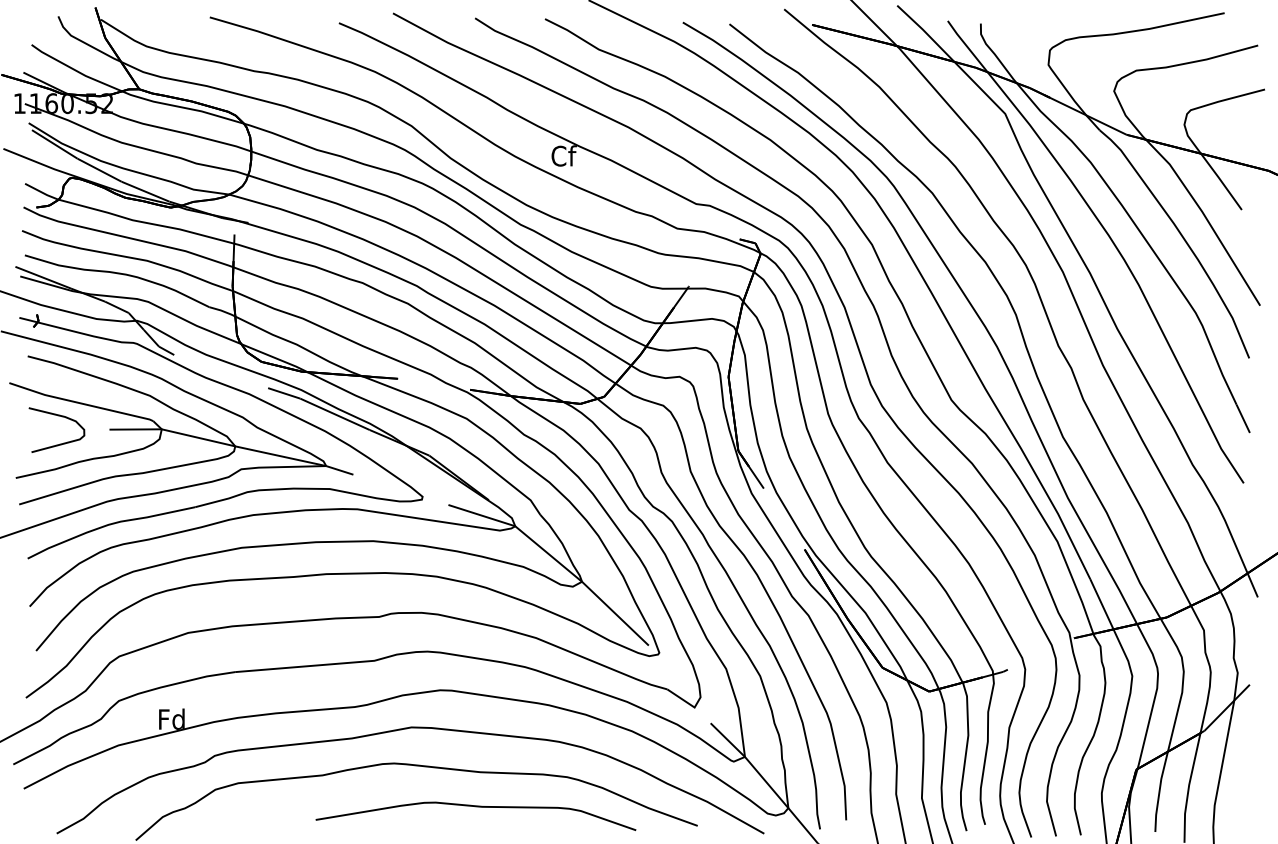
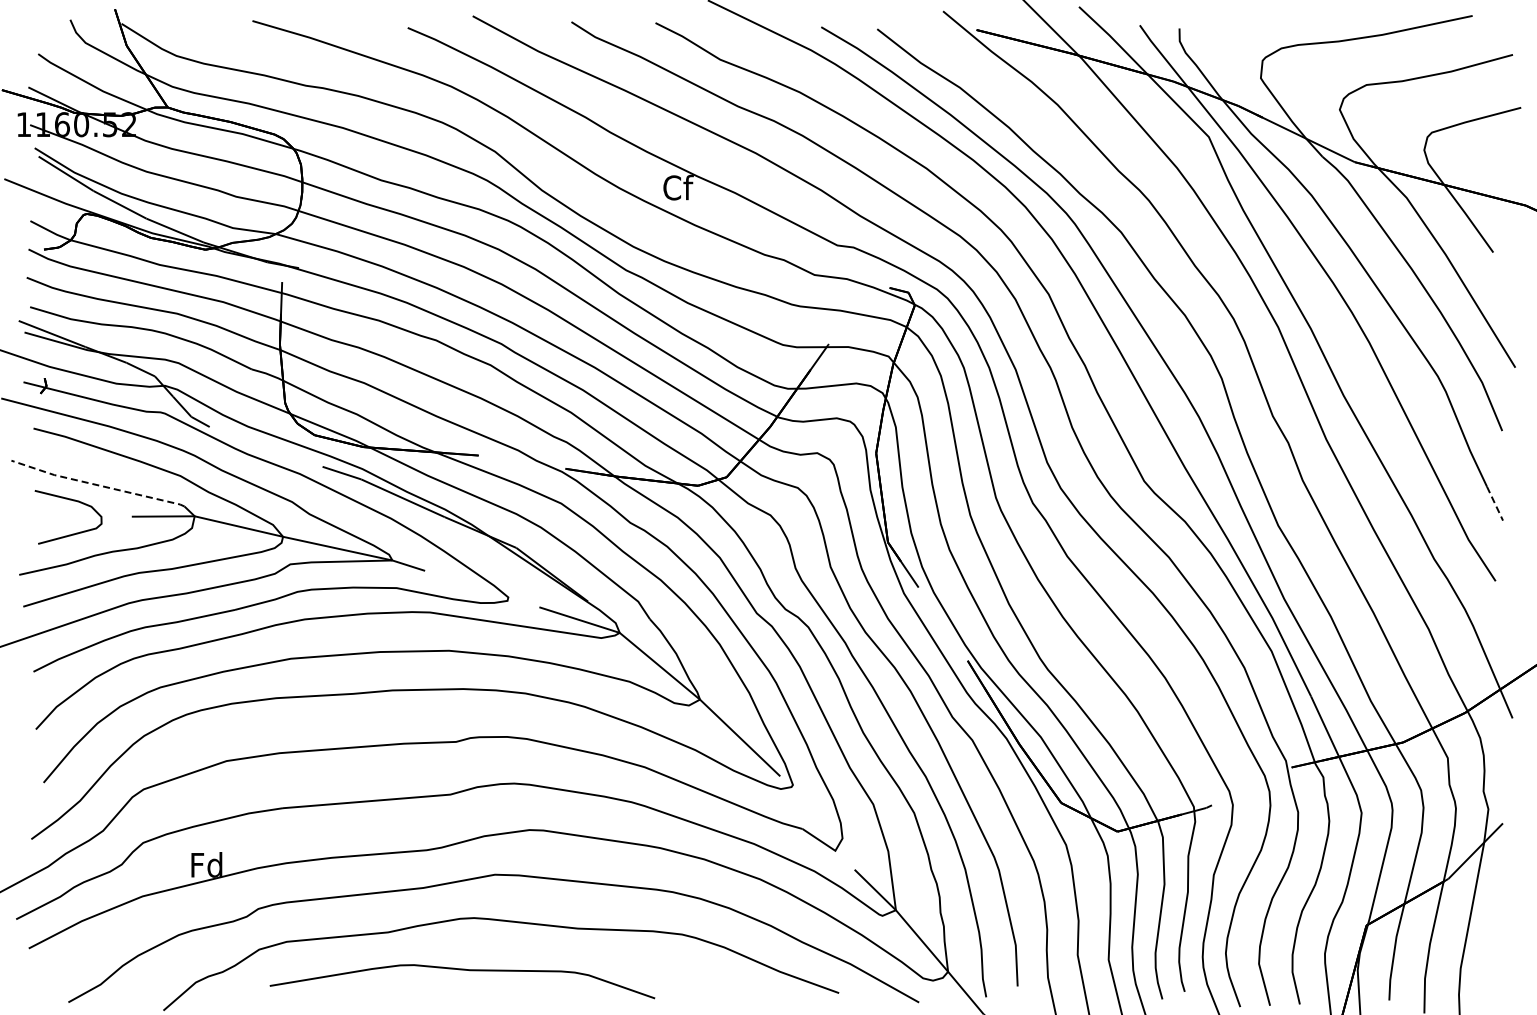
line: (80, 403) -> (96, 485), solid -> dashed
line: (1243, 418) -> (1495, 503), solid -> dashed
curve: (475, 807) -> (462, 970), moved

